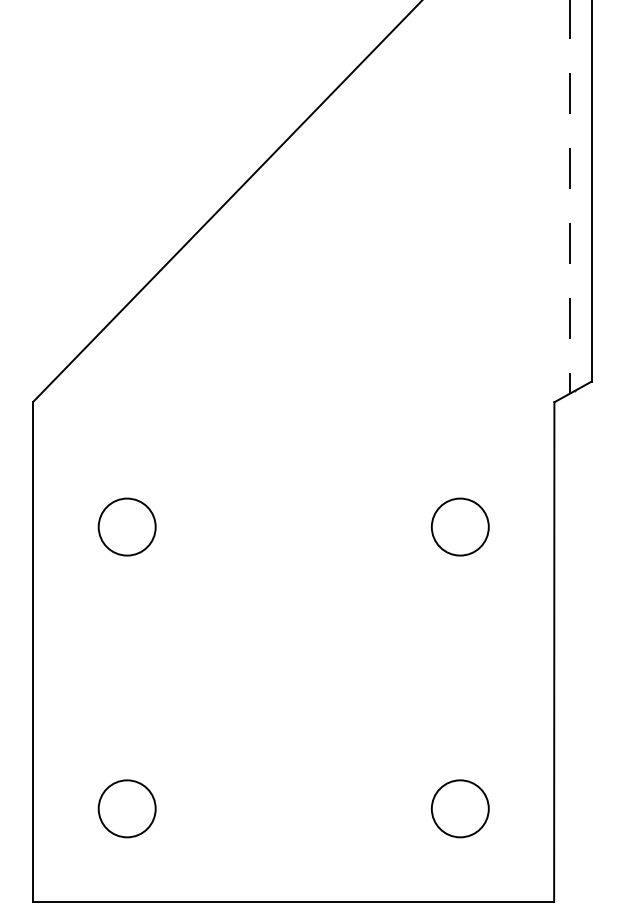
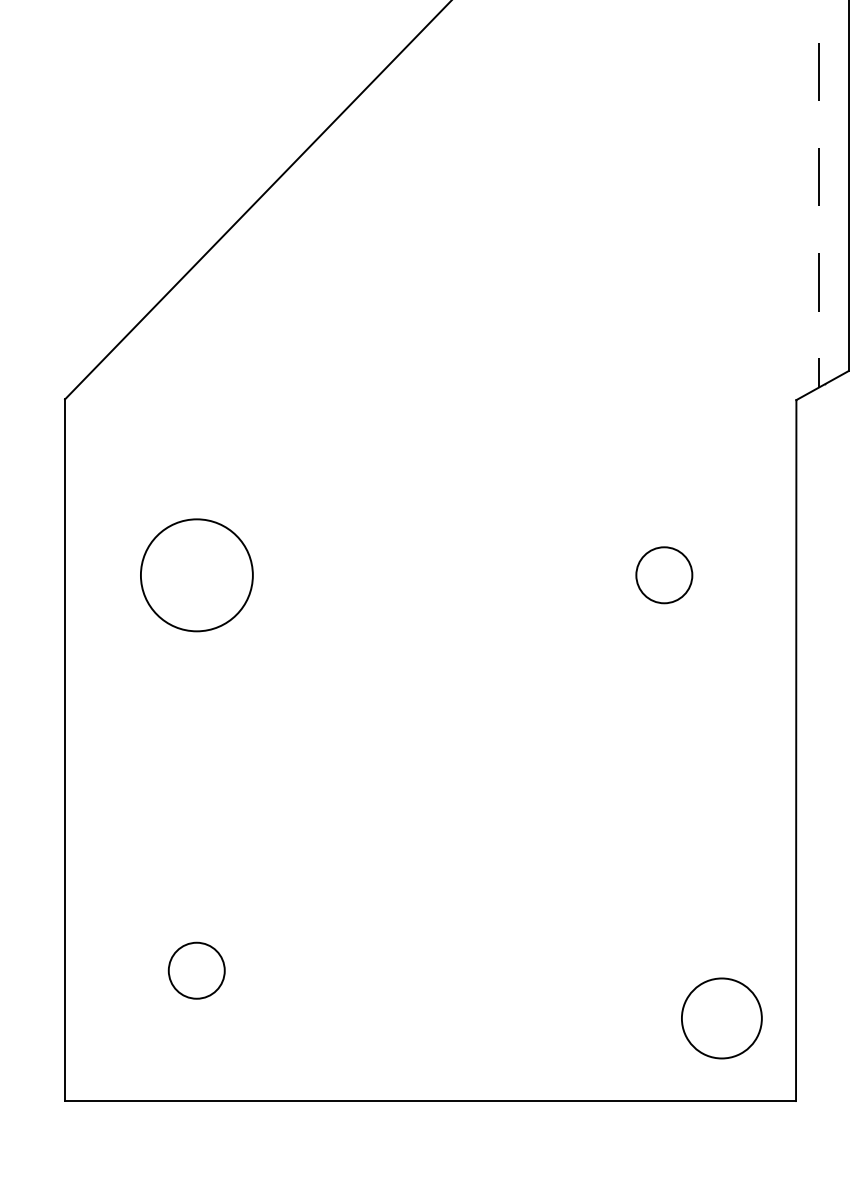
circle: (126, 526) -> (195, 574), size x1.4
circle: (459, 526) -> (663, 574), size x0.7
circle: (126, 808) -> (195, 970), size x0.7
circle: (460, 808) -> (722, 1017), moved

